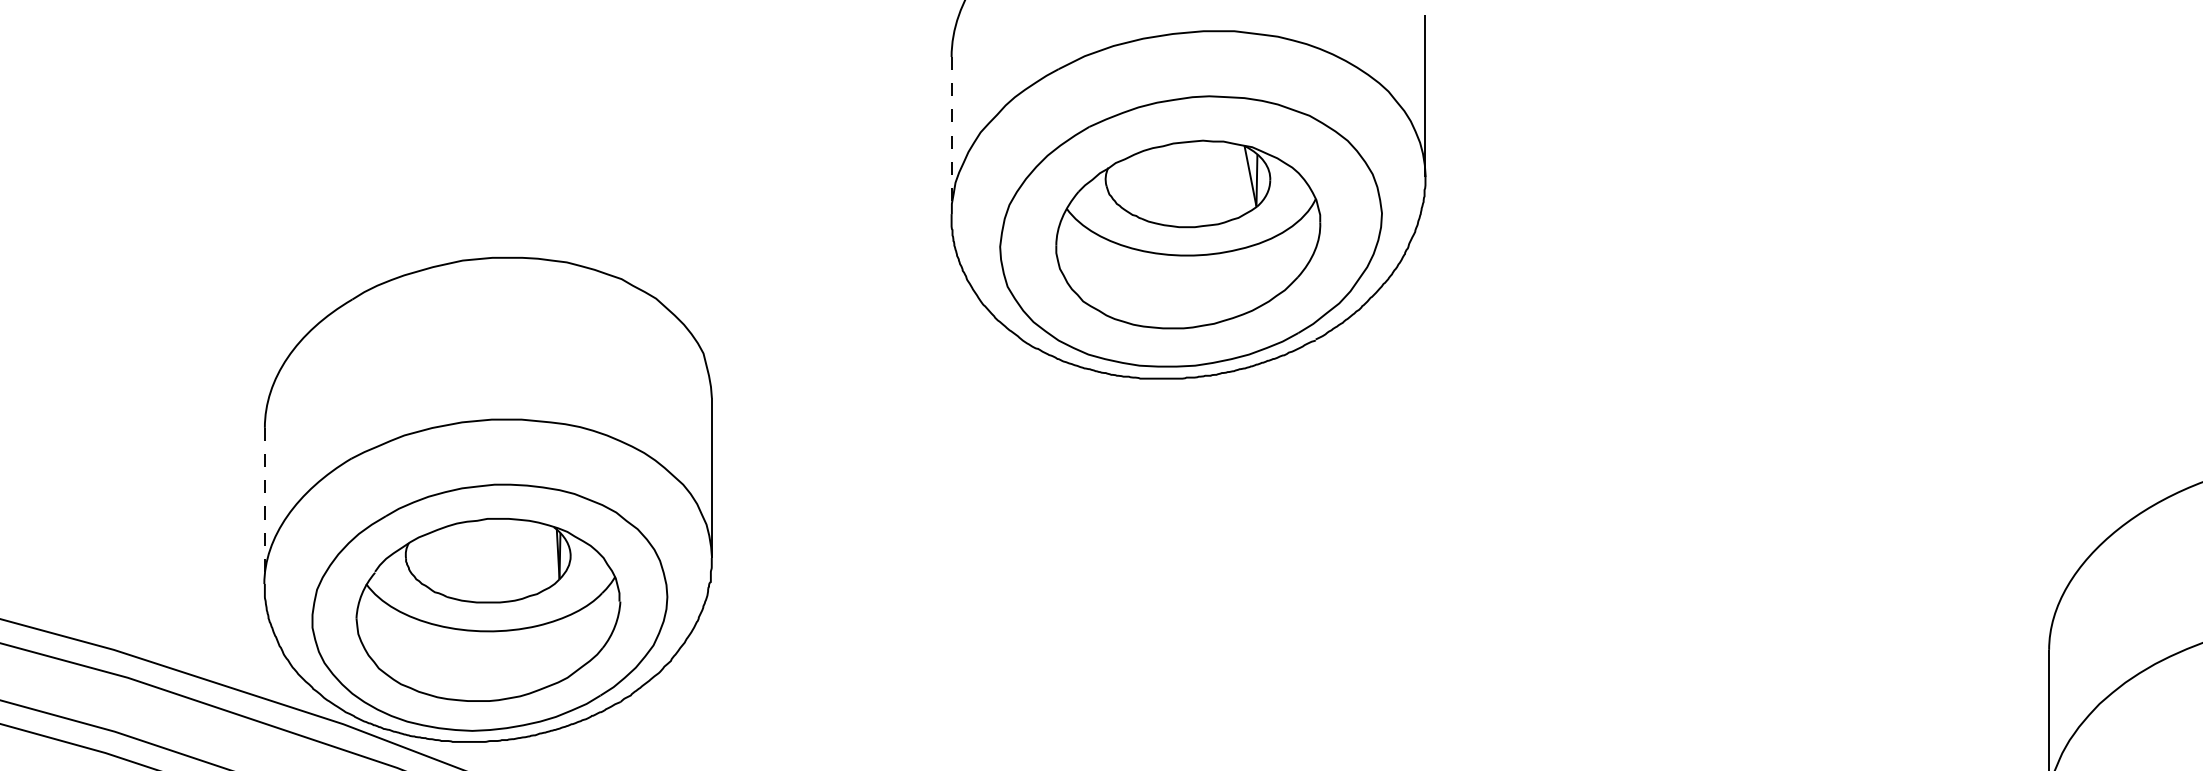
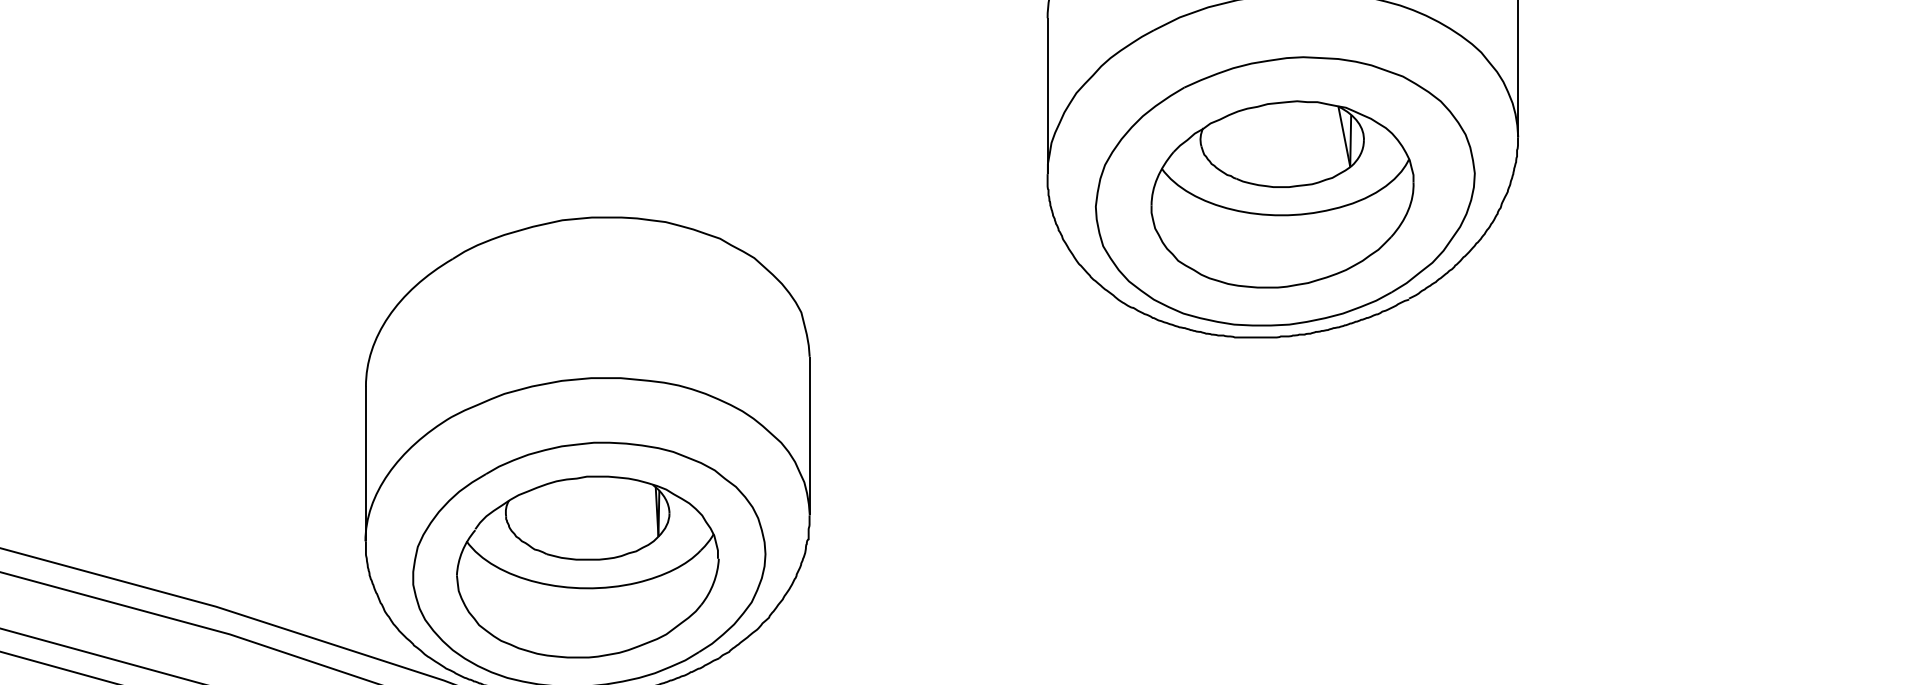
line: (951, 135) -> (1047, 96), dashed -> solid
line: (265, 506) -> (366, 464), dashed -> solid

